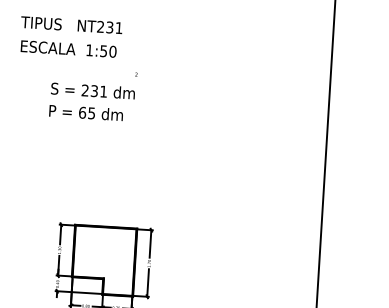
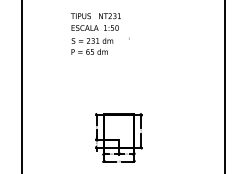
text: (92, 102) -> (92, 46), moved

